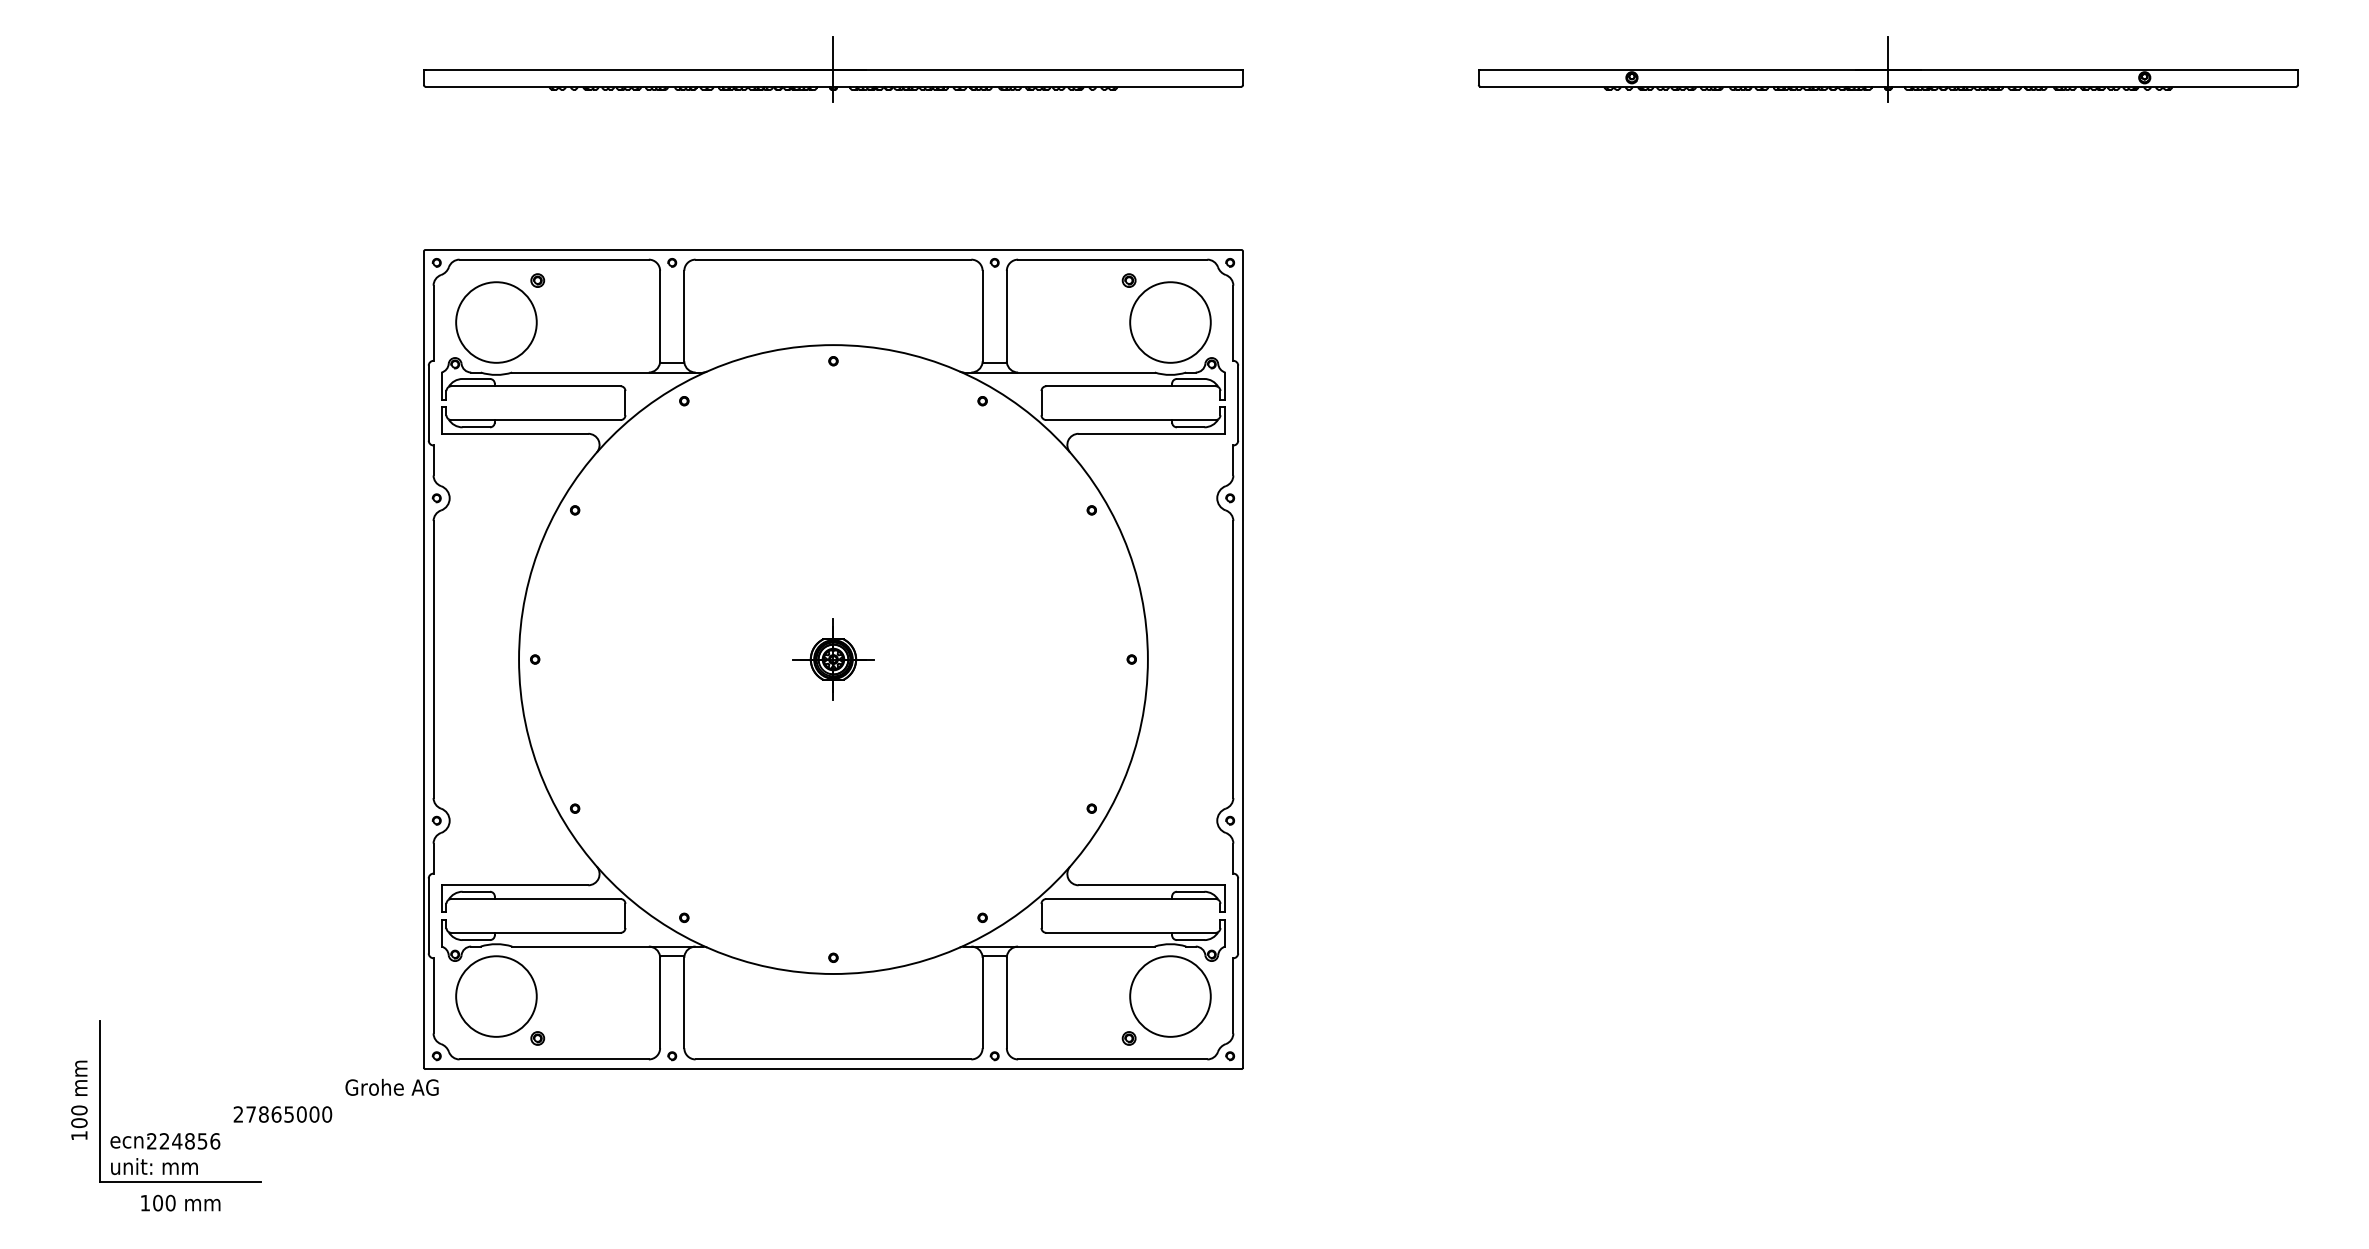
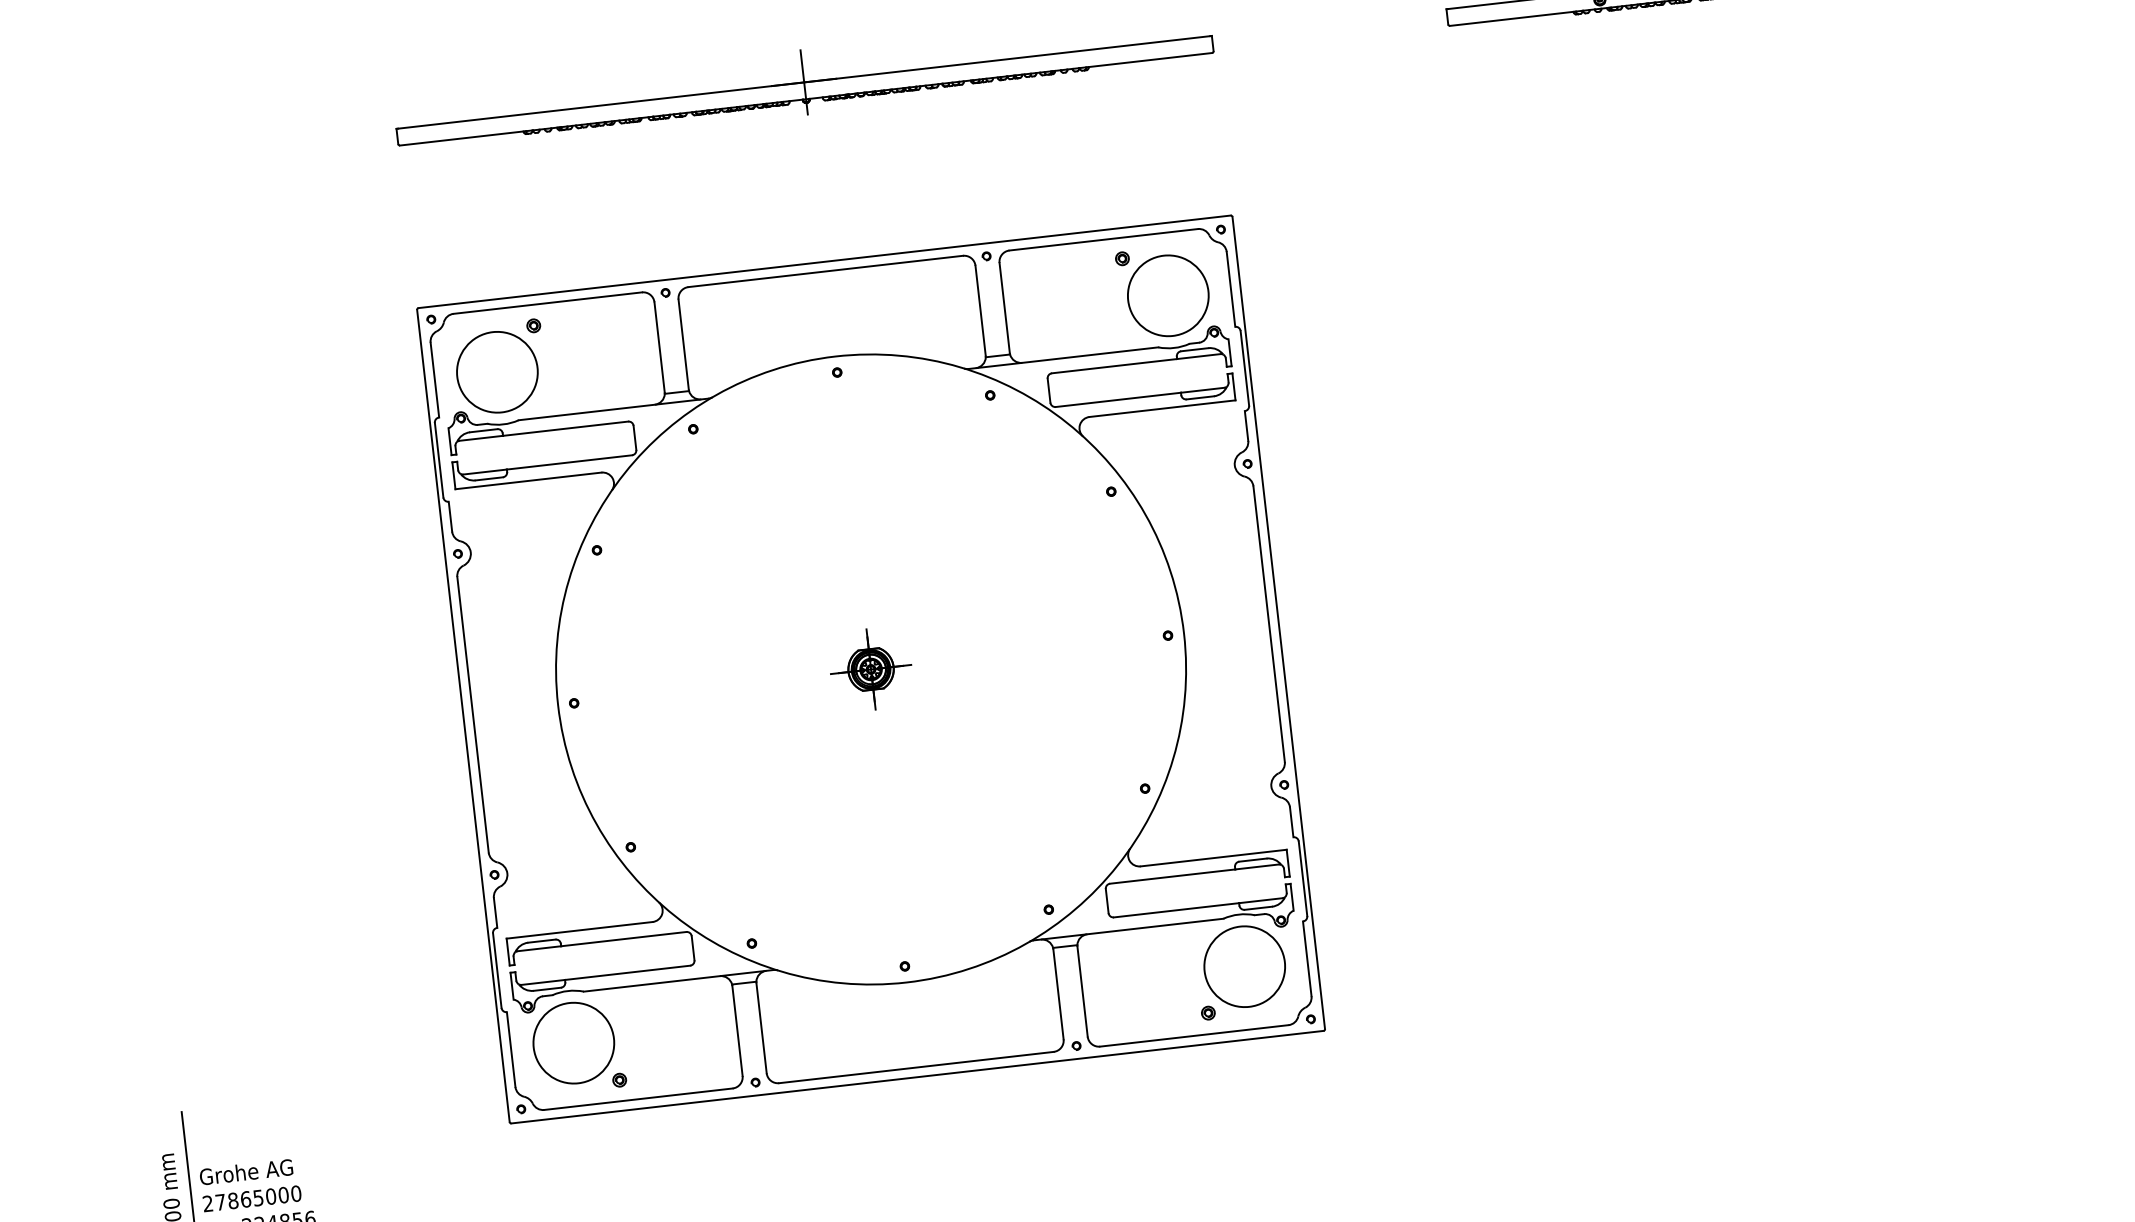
text: (391, 1086) -> (245, 1171), moved
text: (282, 1114) -> (251, 1198), moved

